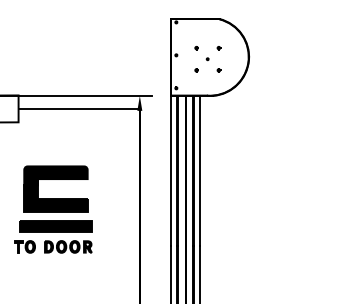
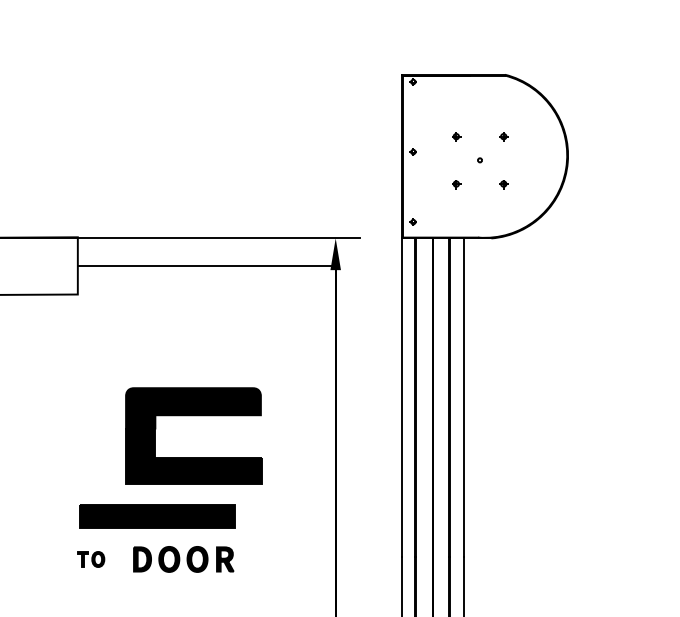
part: (55, 179) -> (192, 416), moved
part: (24, 246) -> (90, 558), size x0.6

